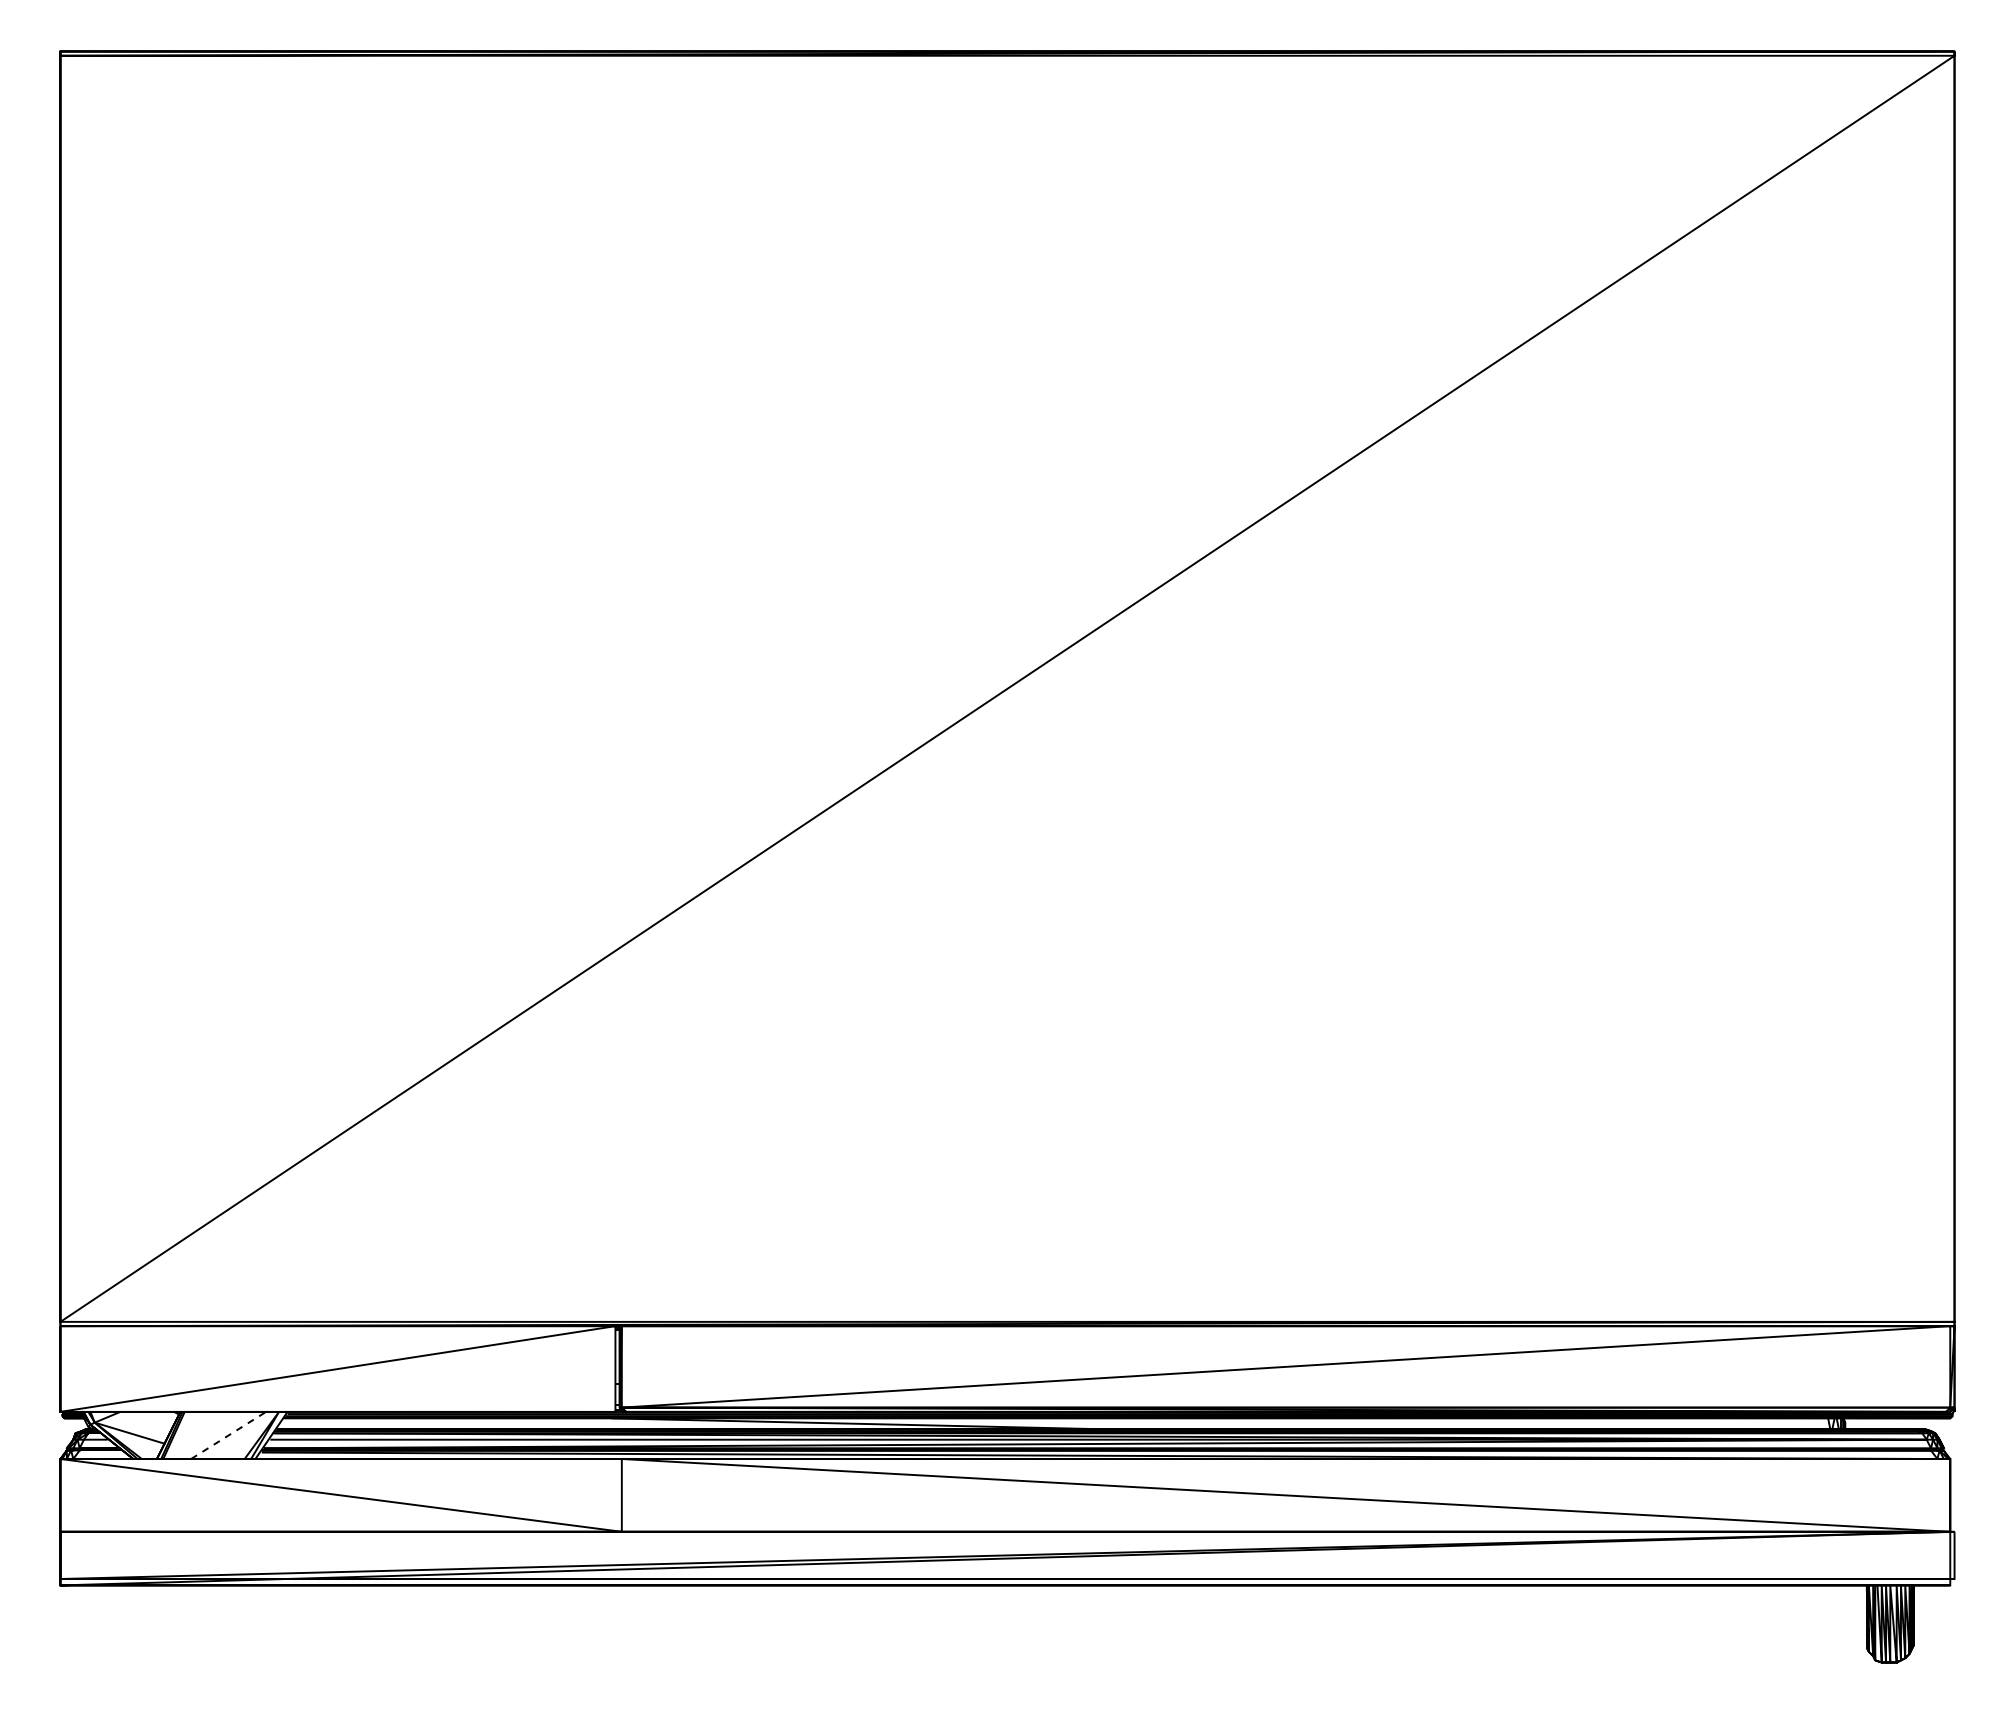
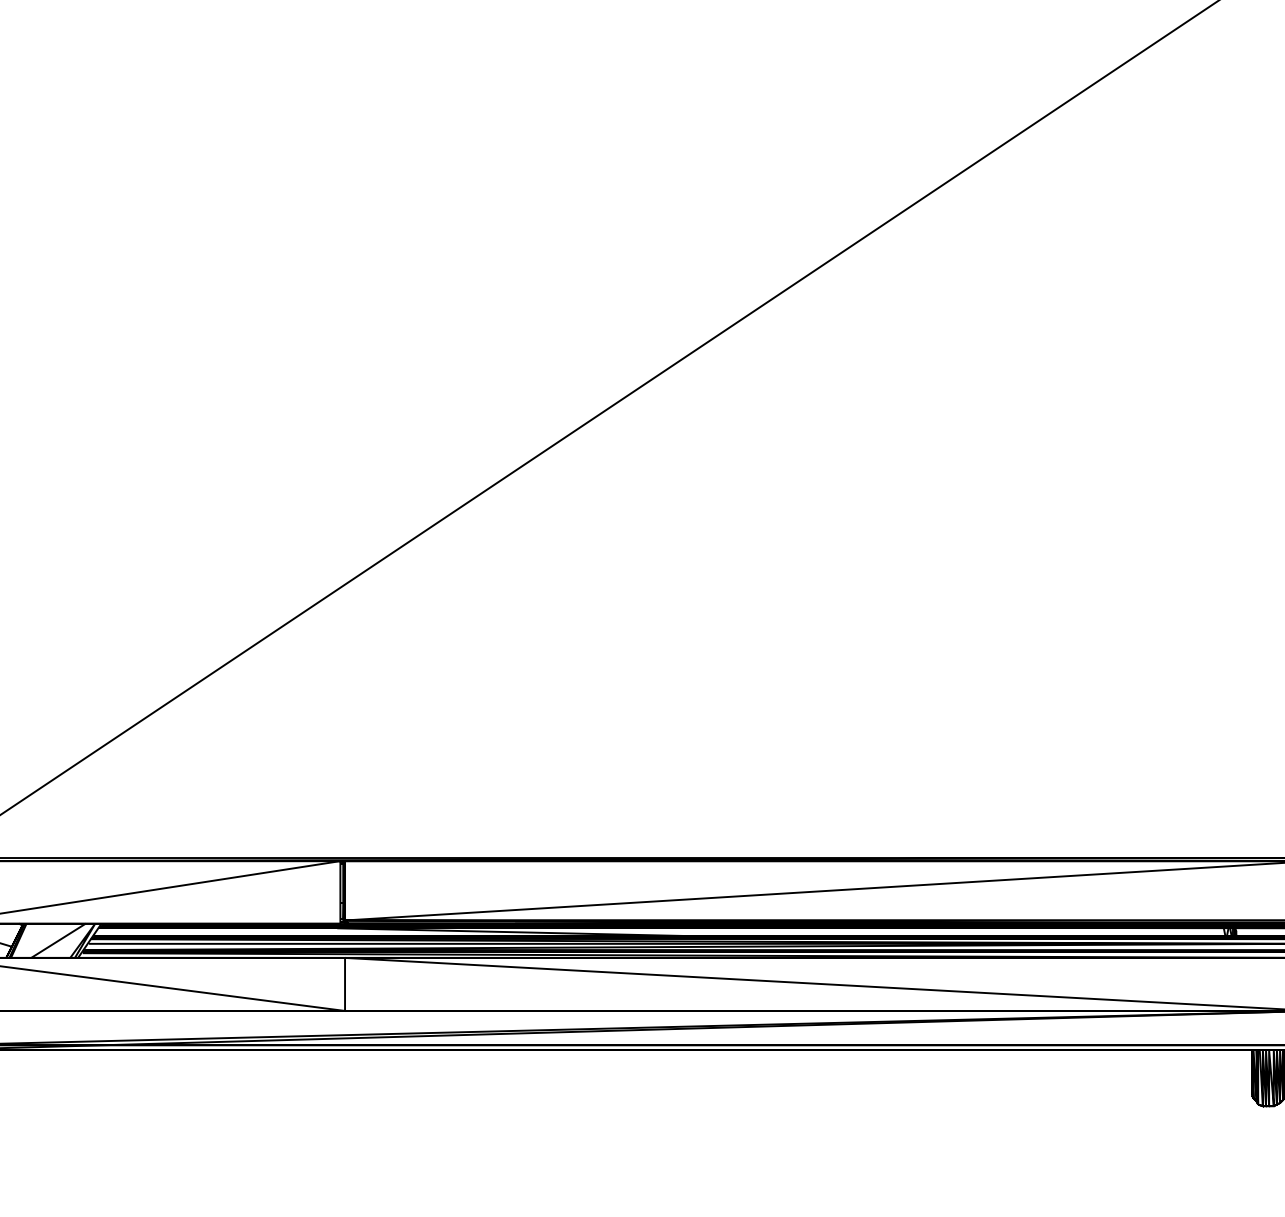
line: (229, 1435) -> (59, 940), dashed -> solid

